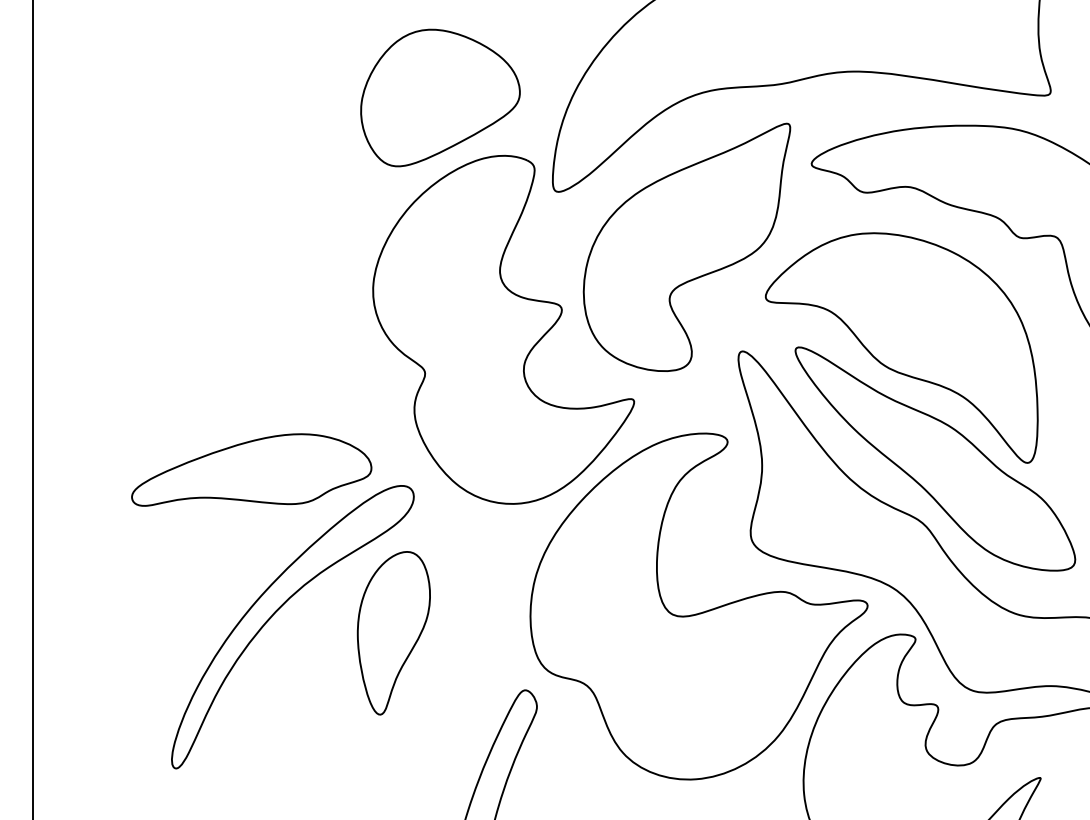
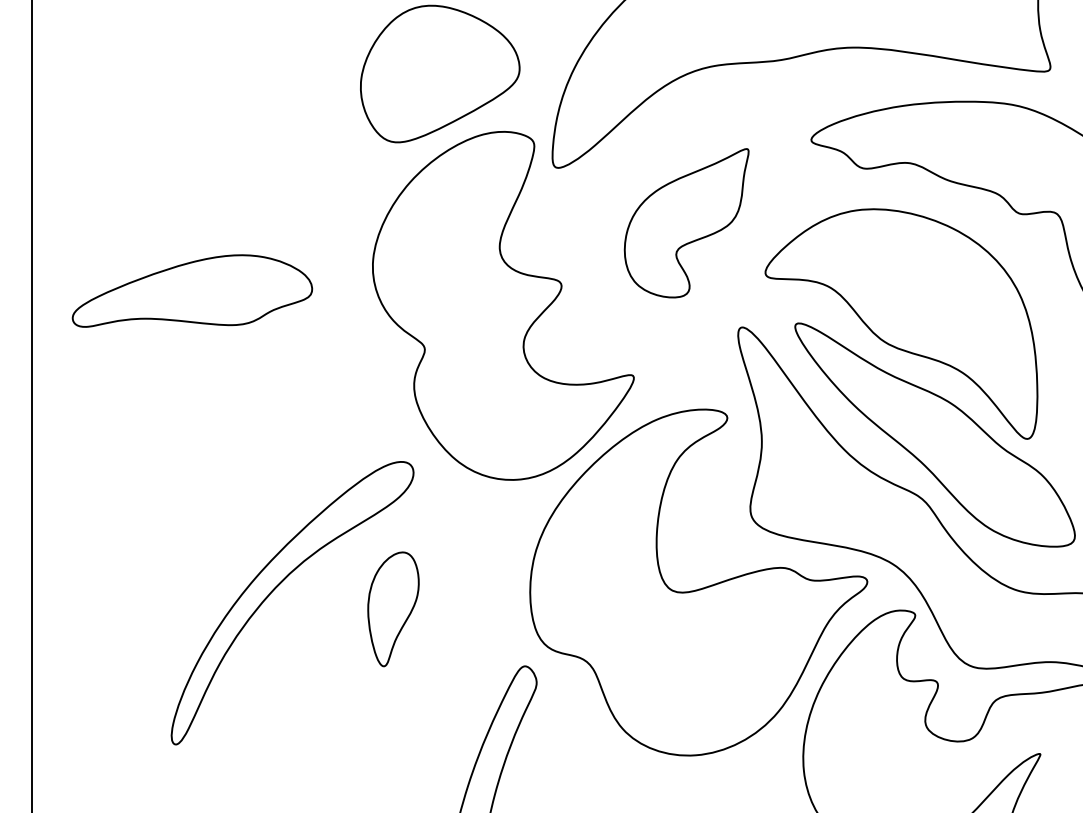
part: (686, 246) -> (686, 222), size x0.6
part: (251, 469) -> (192, 290), moved
part: (393, 633) -> (393, 609), size x0.7

